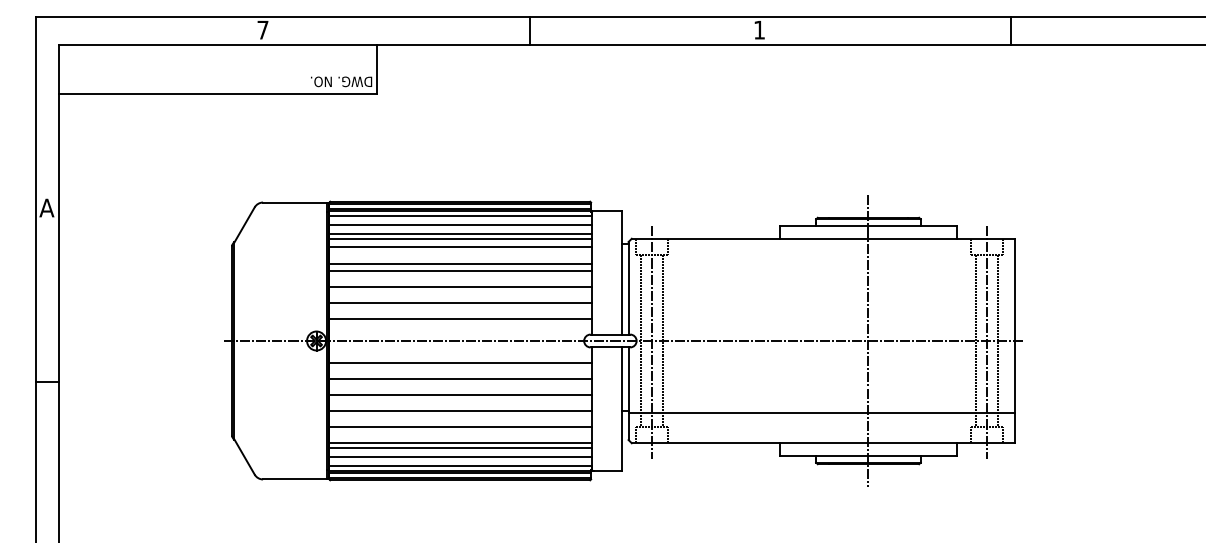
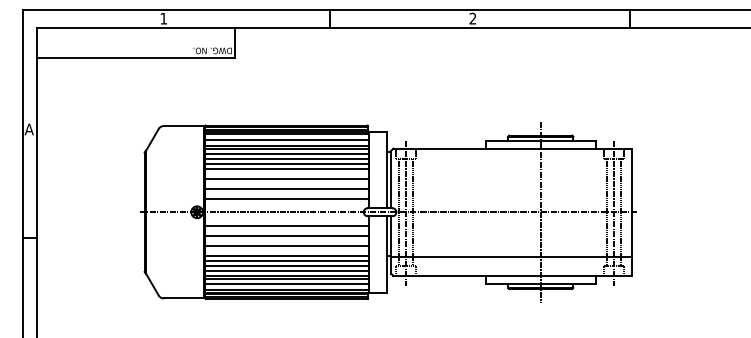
text: (262, 29) -> (163, 18), 7 -> 1
text: (758, 29) -> (472, 18), 1 -> 2
line: (460, 254) -> (286, 158), added
line: (460, 418) -> (286, 260), added
line: (460, 434) -> (286, 270), added

